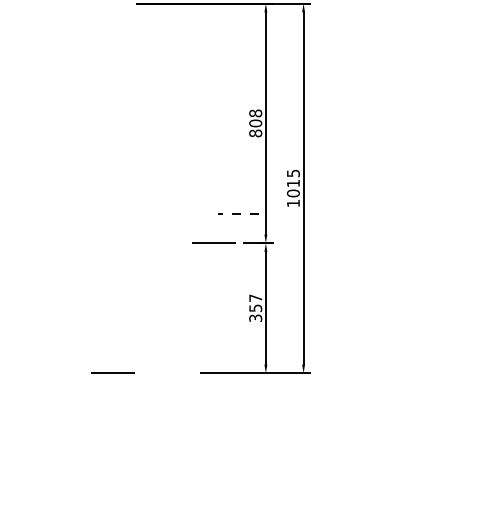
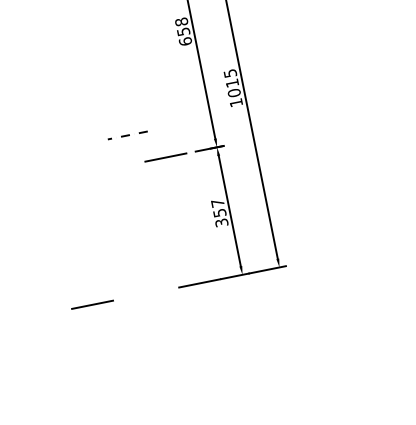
text: (255, 128) -> (184, 36), 808 -> 658
line: (238, 213) -> (127, 134), moved

